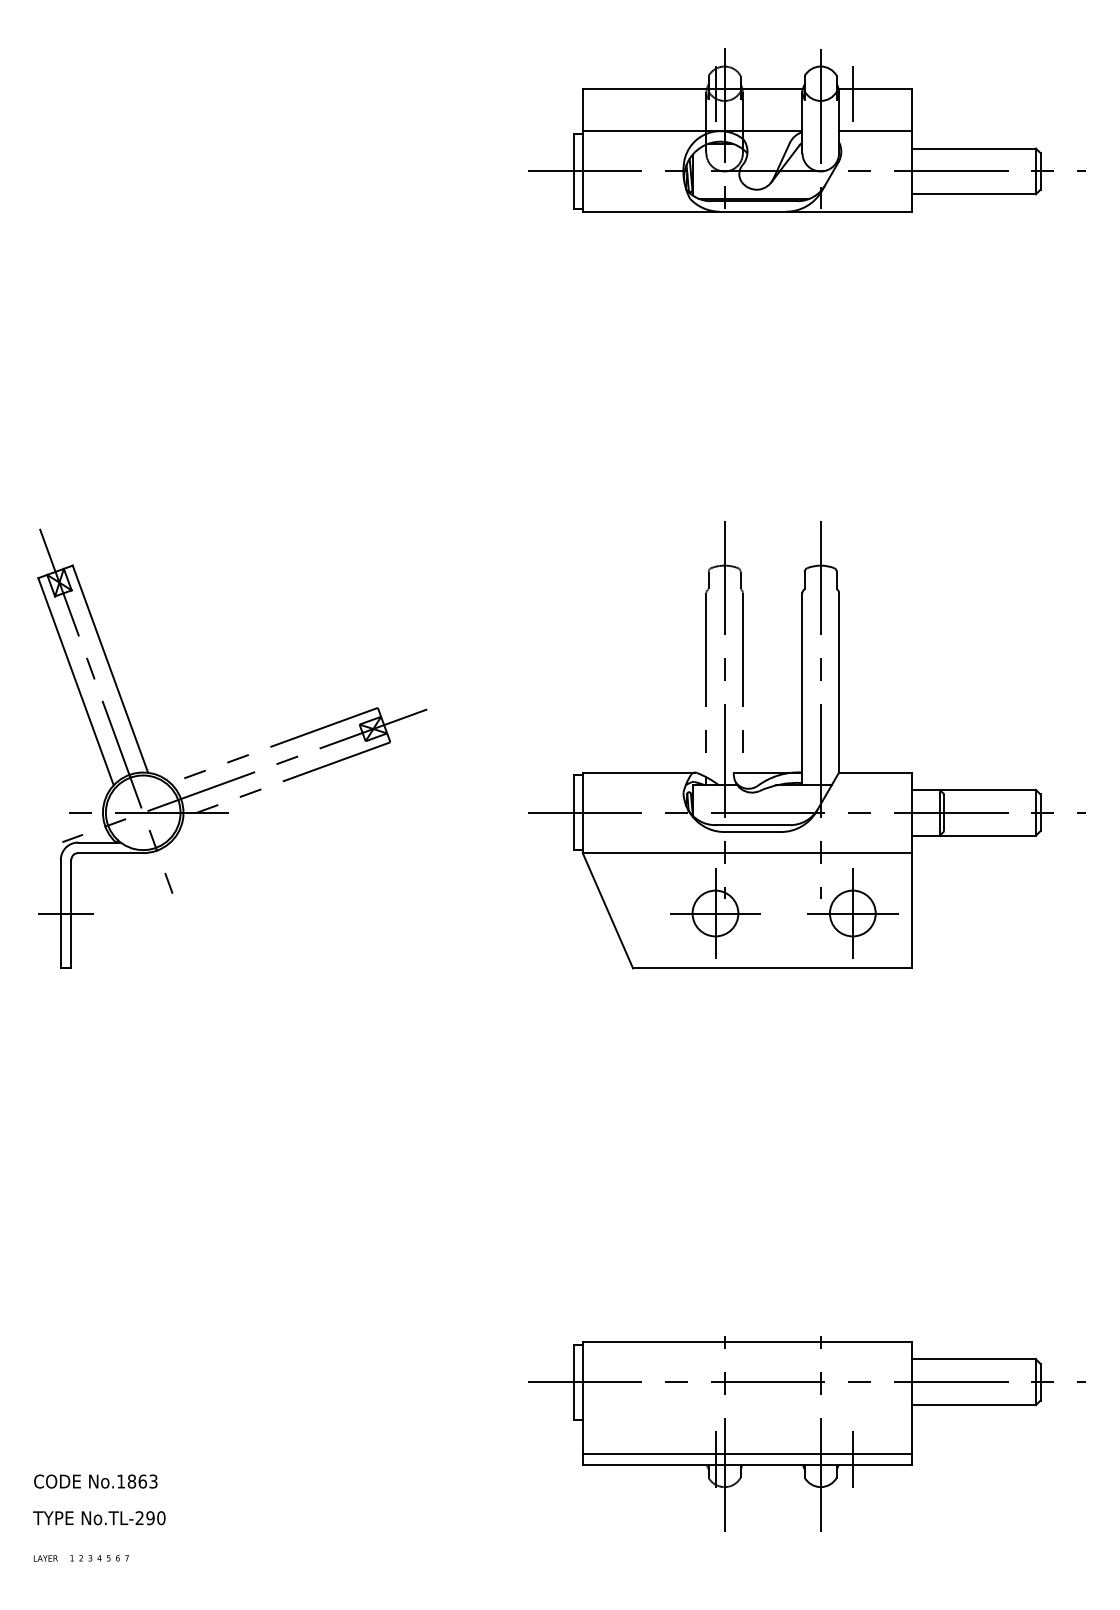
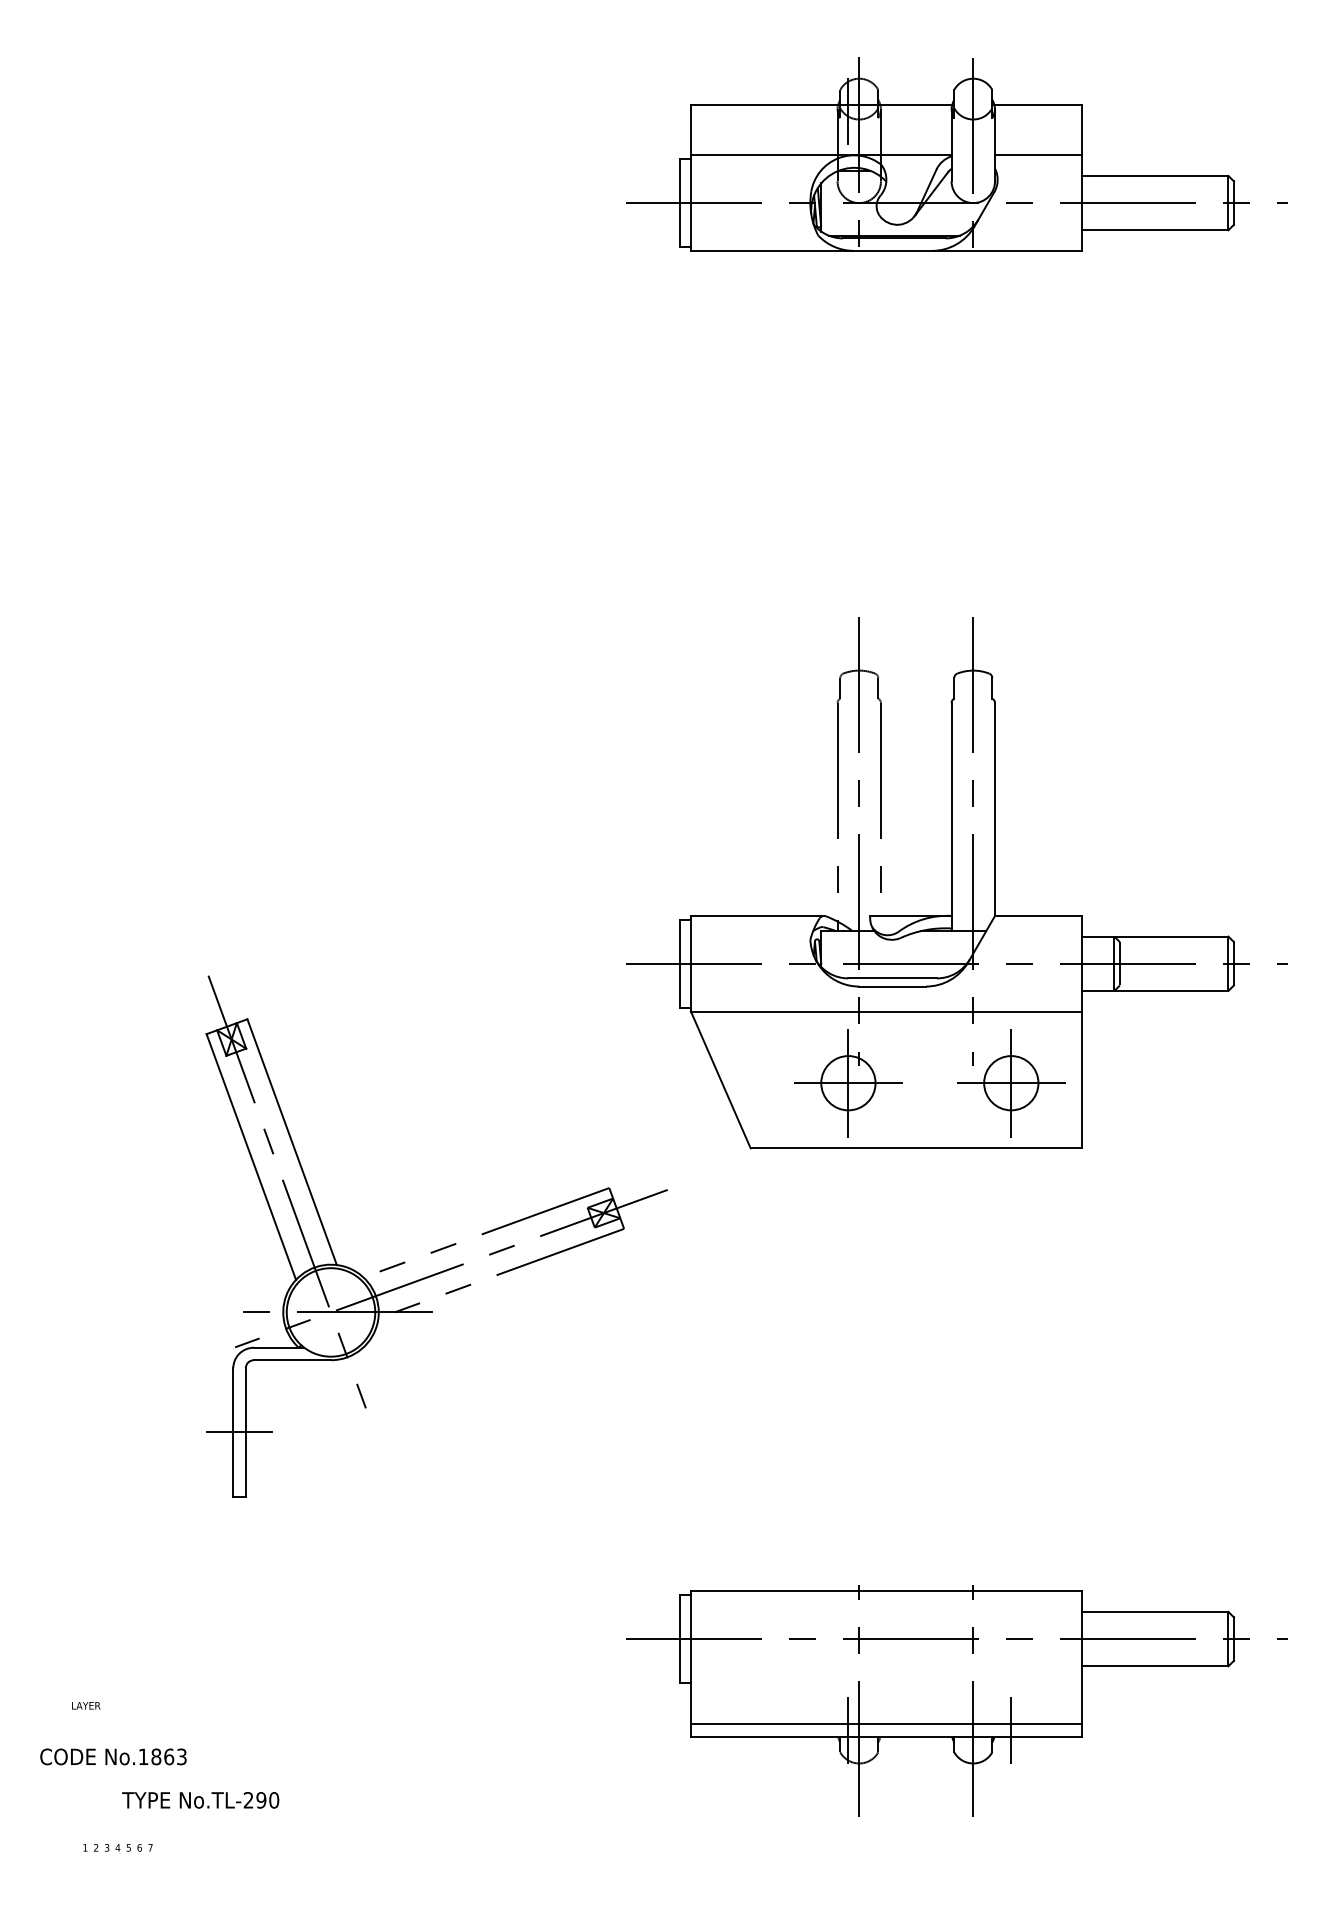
line: (852, 94) -> (1010, 111), removed
part: (235, 758) -> (440, 1248), moved
text: (99, 1518) -> (200, 1800), moved
text: (45, 1558) -> (85, 1705), moved

